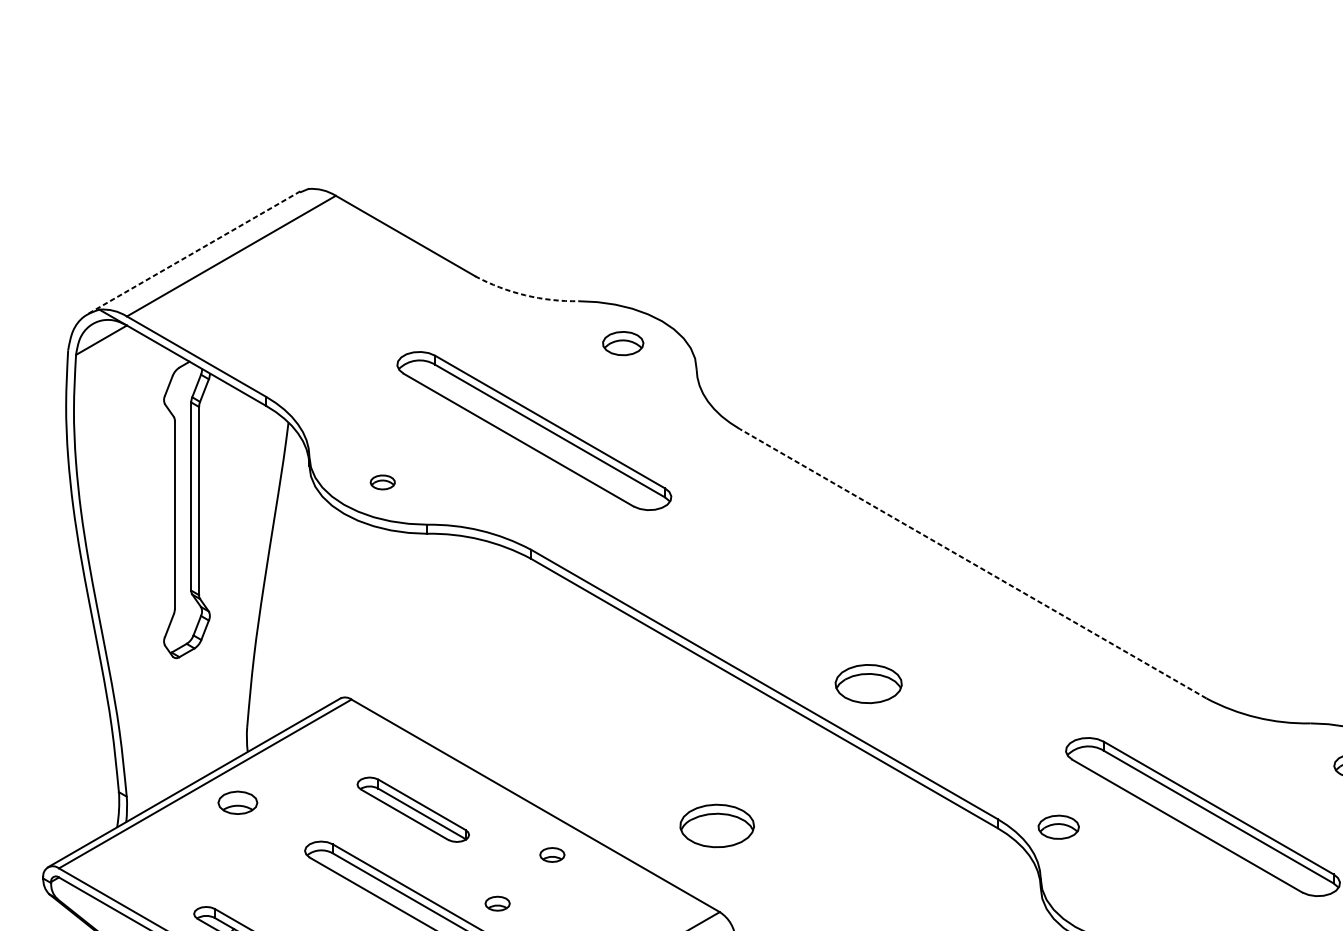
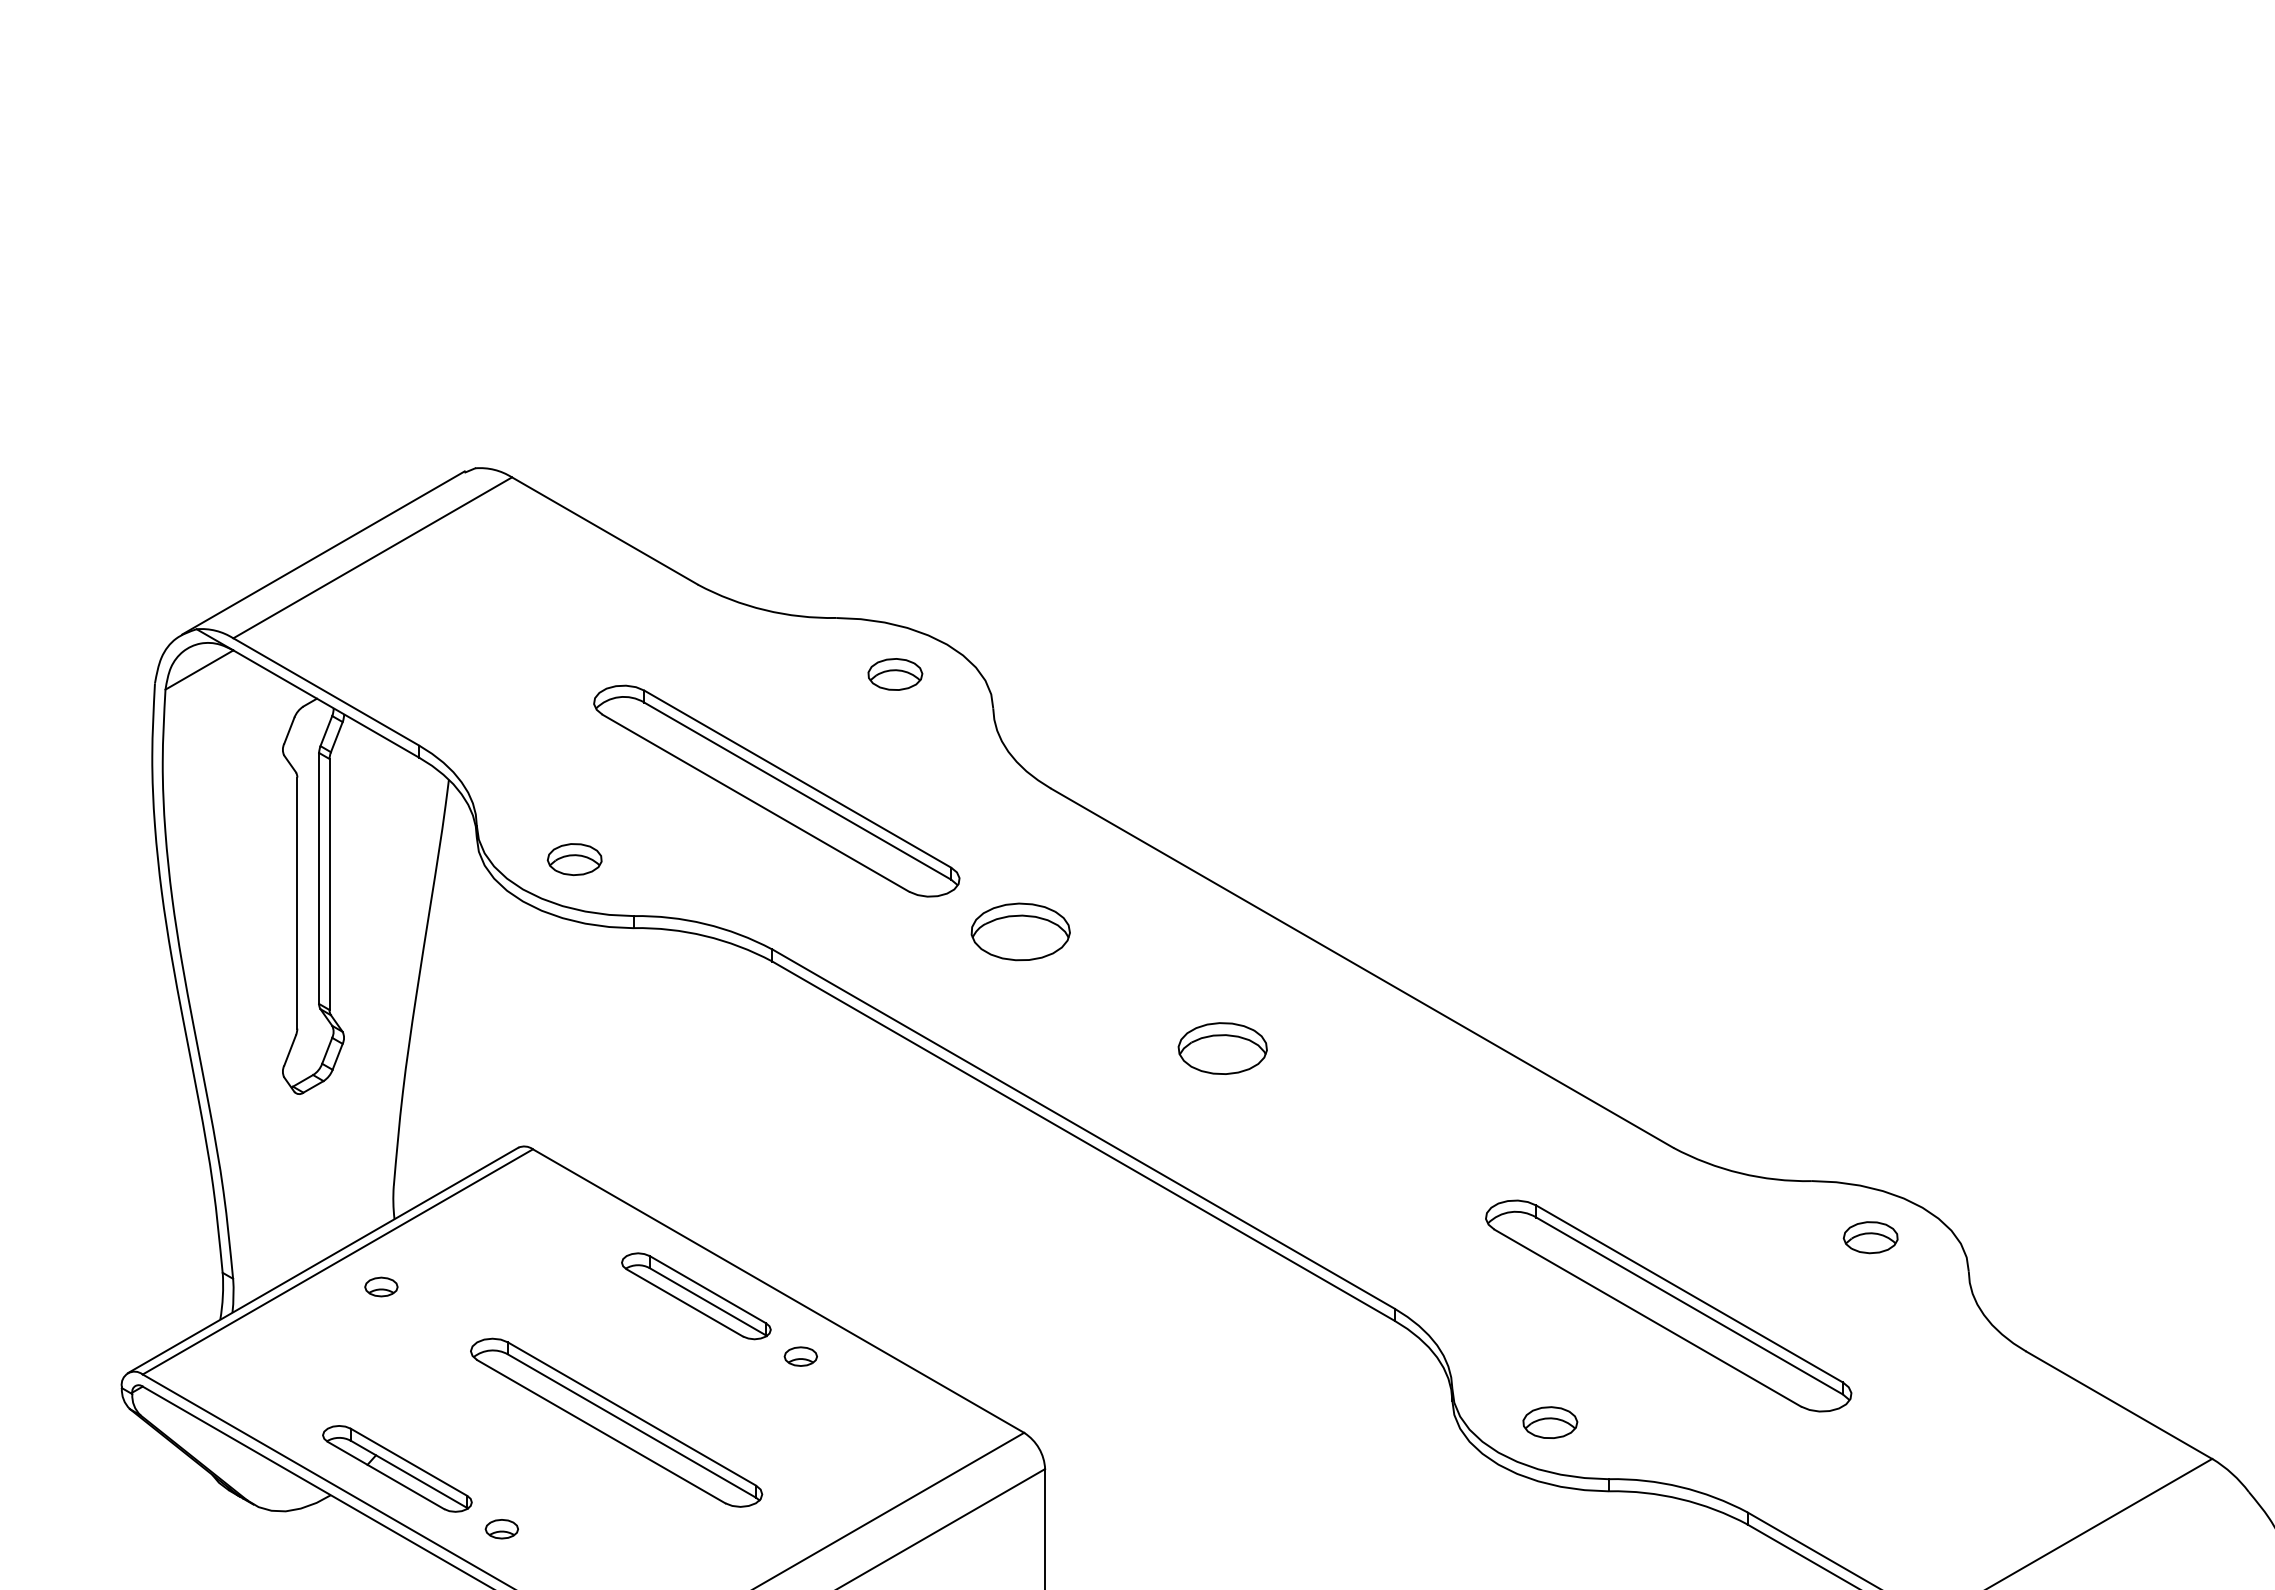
line: (194, 252) -> (323, 553), dashed -> solid
arc: (525, 295) -> (764, 610), dashed -> solid
part: (382, 482) -> (574, 859), size x1.67
line: (972, 563) -> (1361, 967), dashed -> solid
part: (868, 683) -> (1222, 1048), moved
part: (237, 802) -> (381, 1286), size x0.62
part: (413, 809) -> (696, 1296), moved
part: (717, 825) -> (1020, 931), moved
part: (1058, 827) -> (1550, 1422), moved
part: (497, 903) -> (727, 1421), removed

